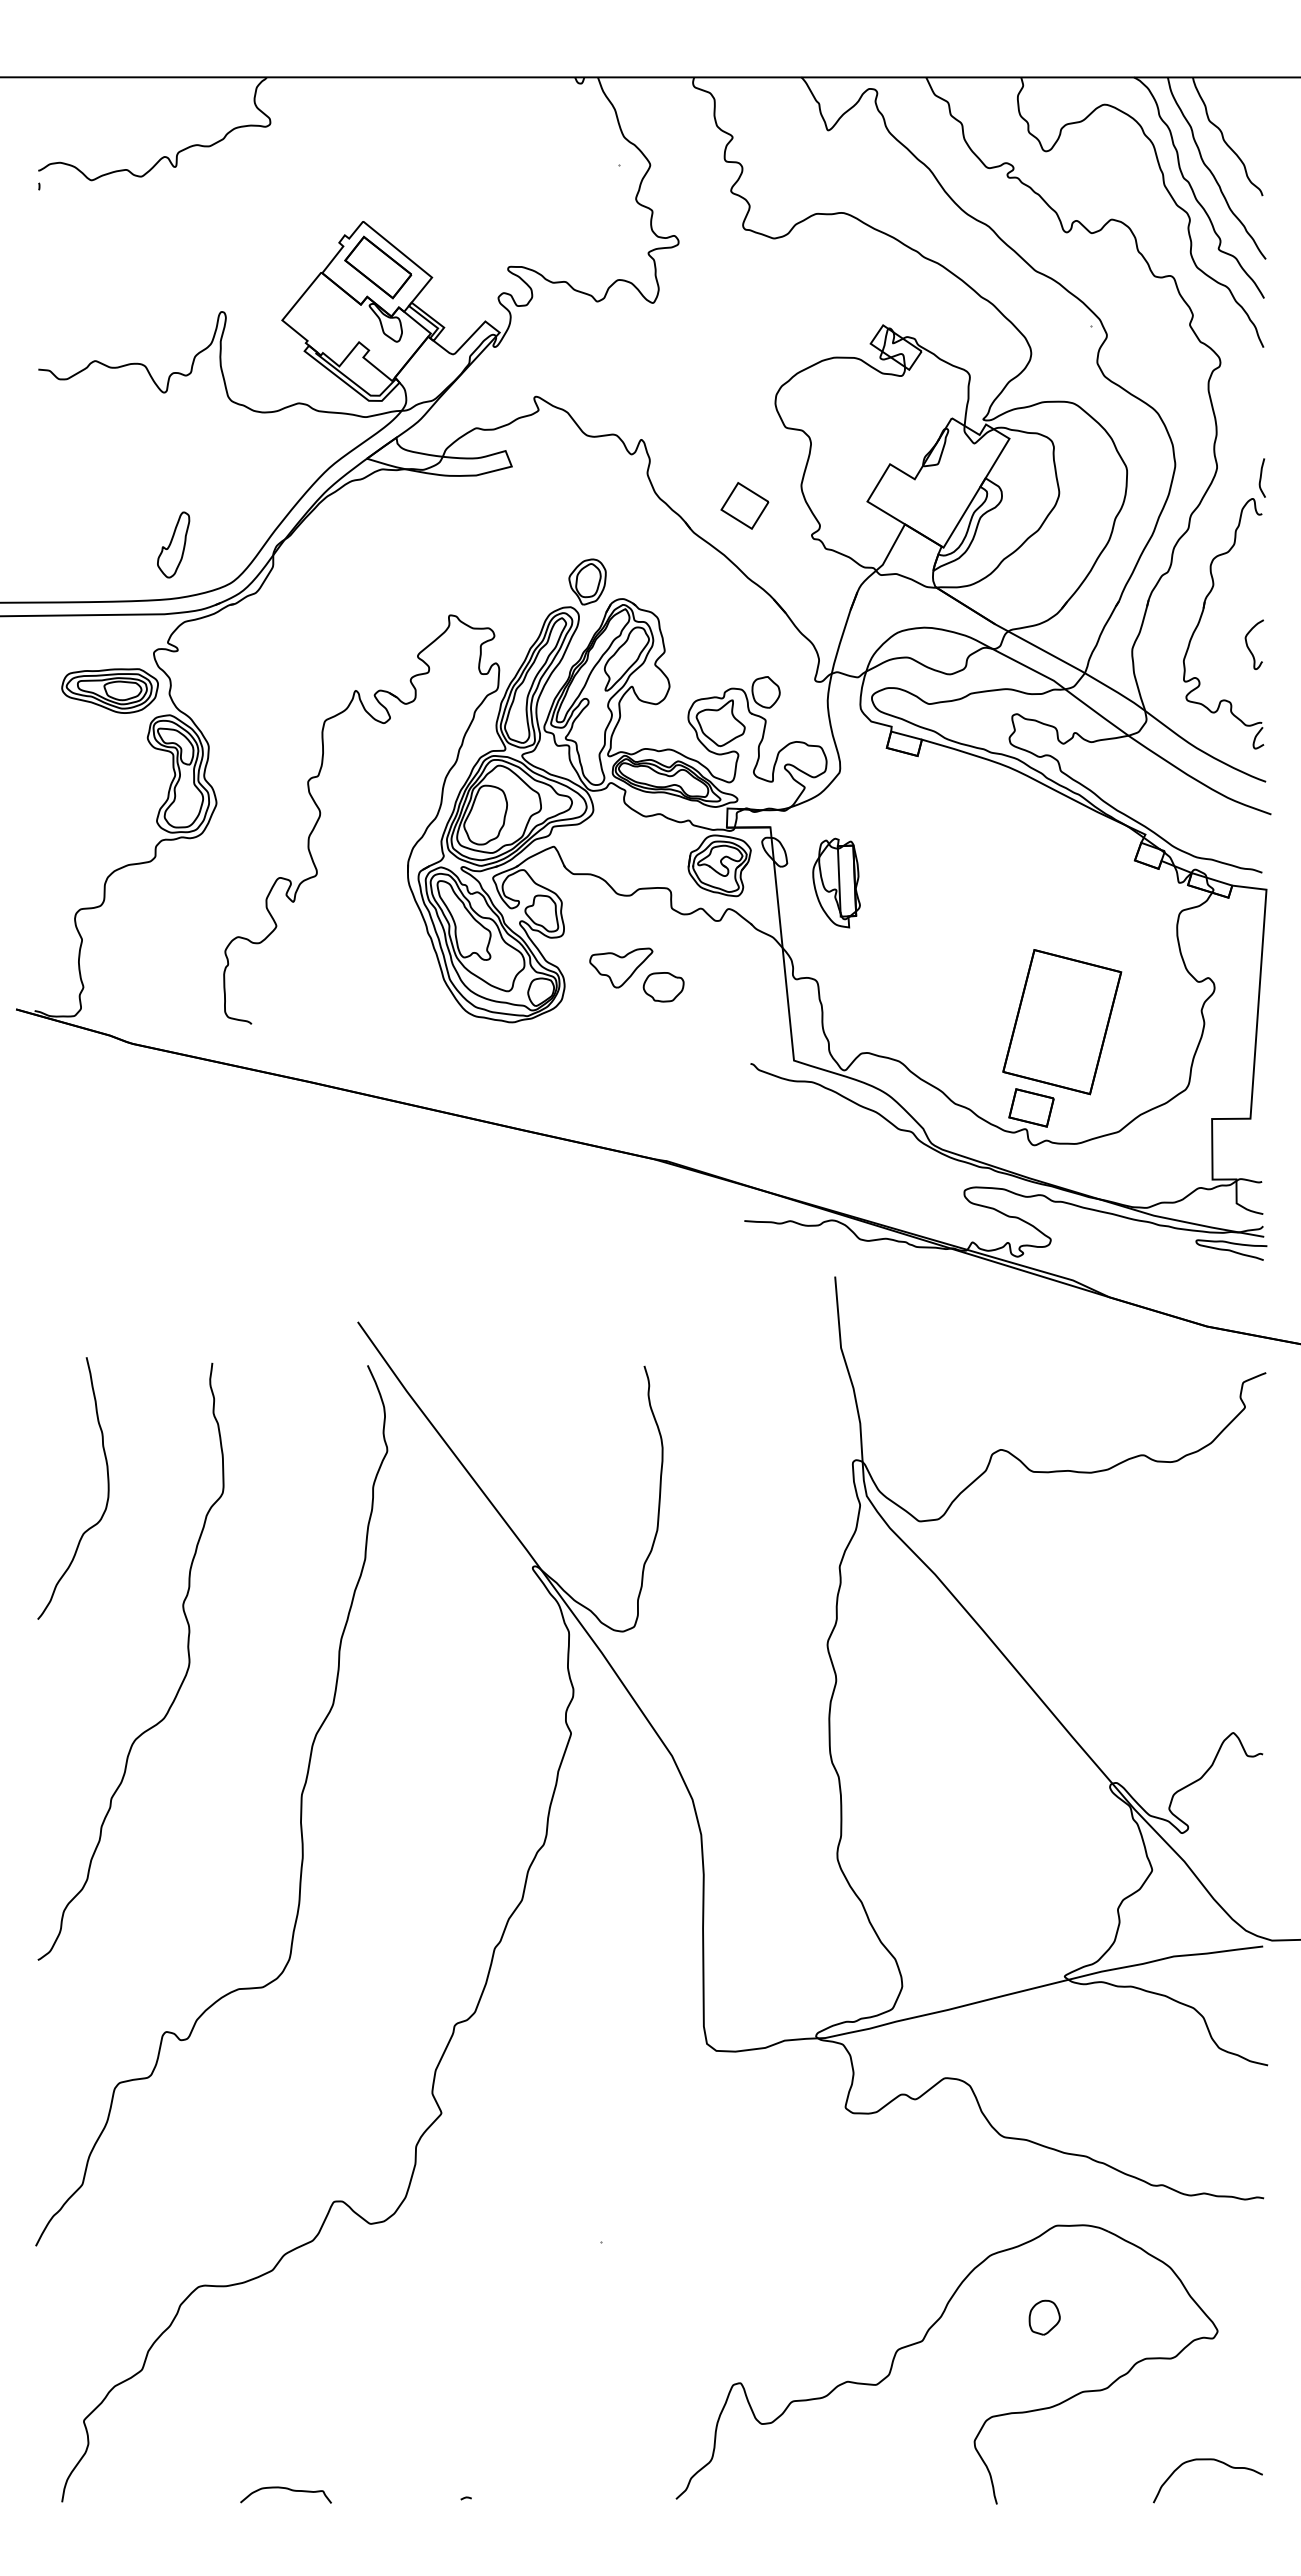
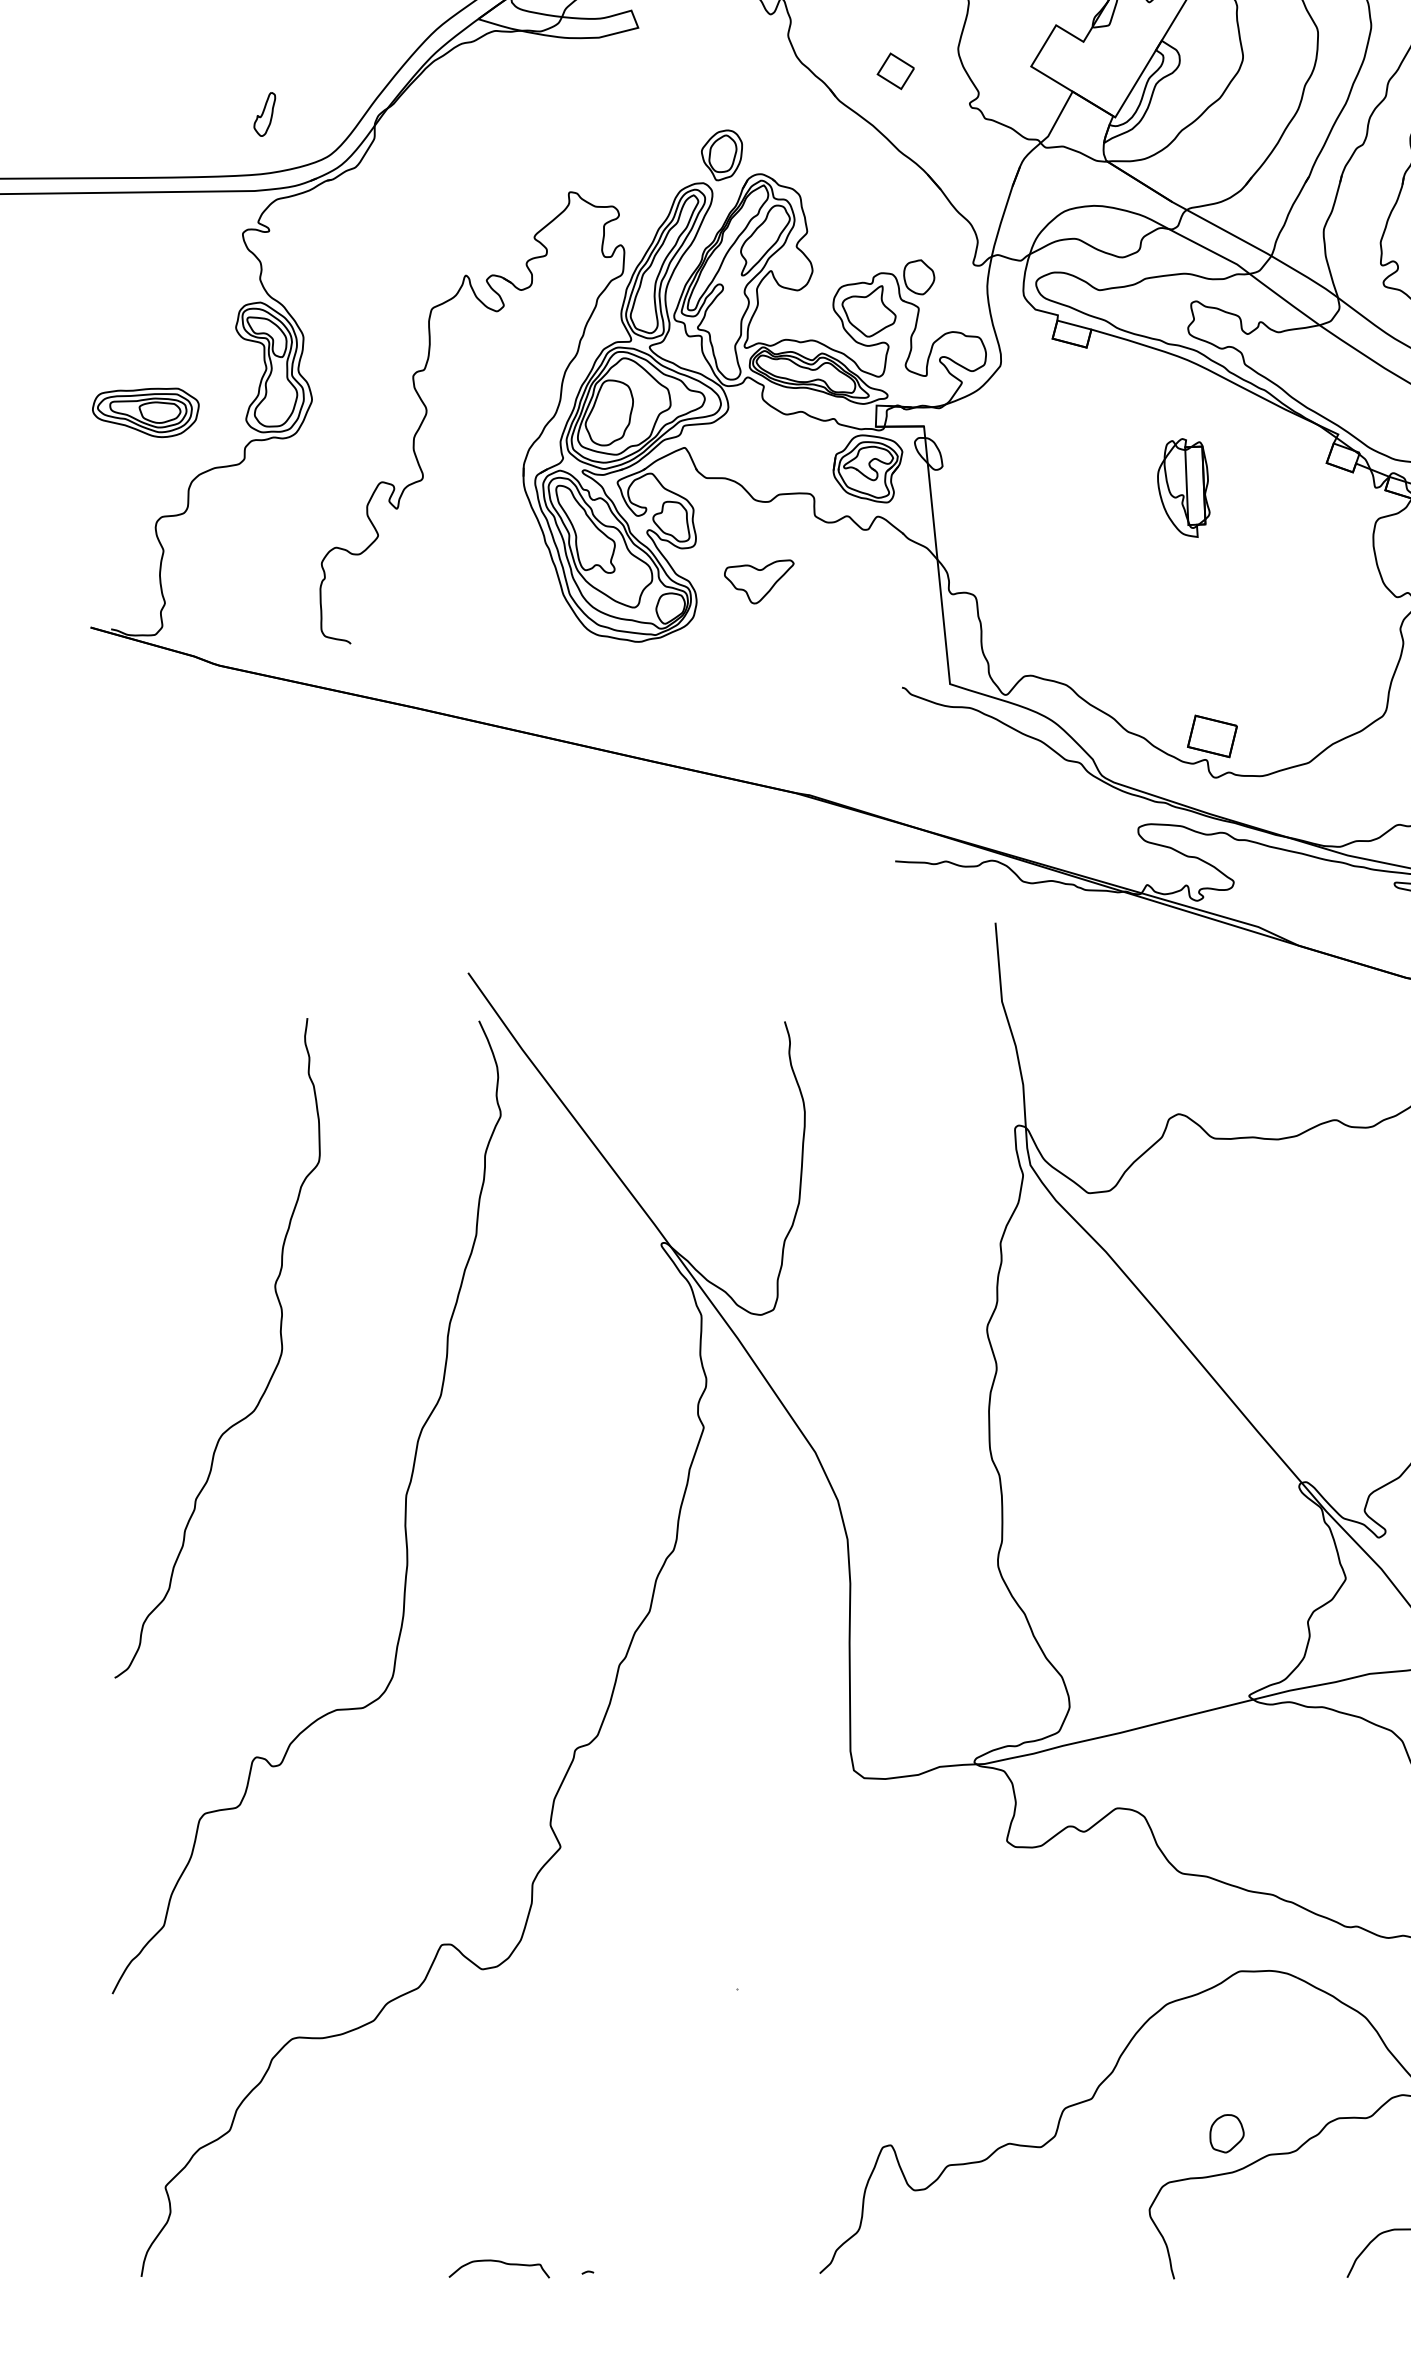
part: (744, 505) -> (895, 70), size x0.7
part: (173, 544) -> (264, 113), size x0.6
part: (109, 690) -> (145, 412), moved
part: (836, 882) -> (1183, 487), moved
part: (663, 987) -> (805, 603), removed
part: (1062, 1022) -> (1246, 642), removed
curve: (107, 1488) -> (191, 1156), removed
part: (1044, 2317) -> (1226, 2133), moved
curve: (285, 2489) -> (498, 2262), moved

